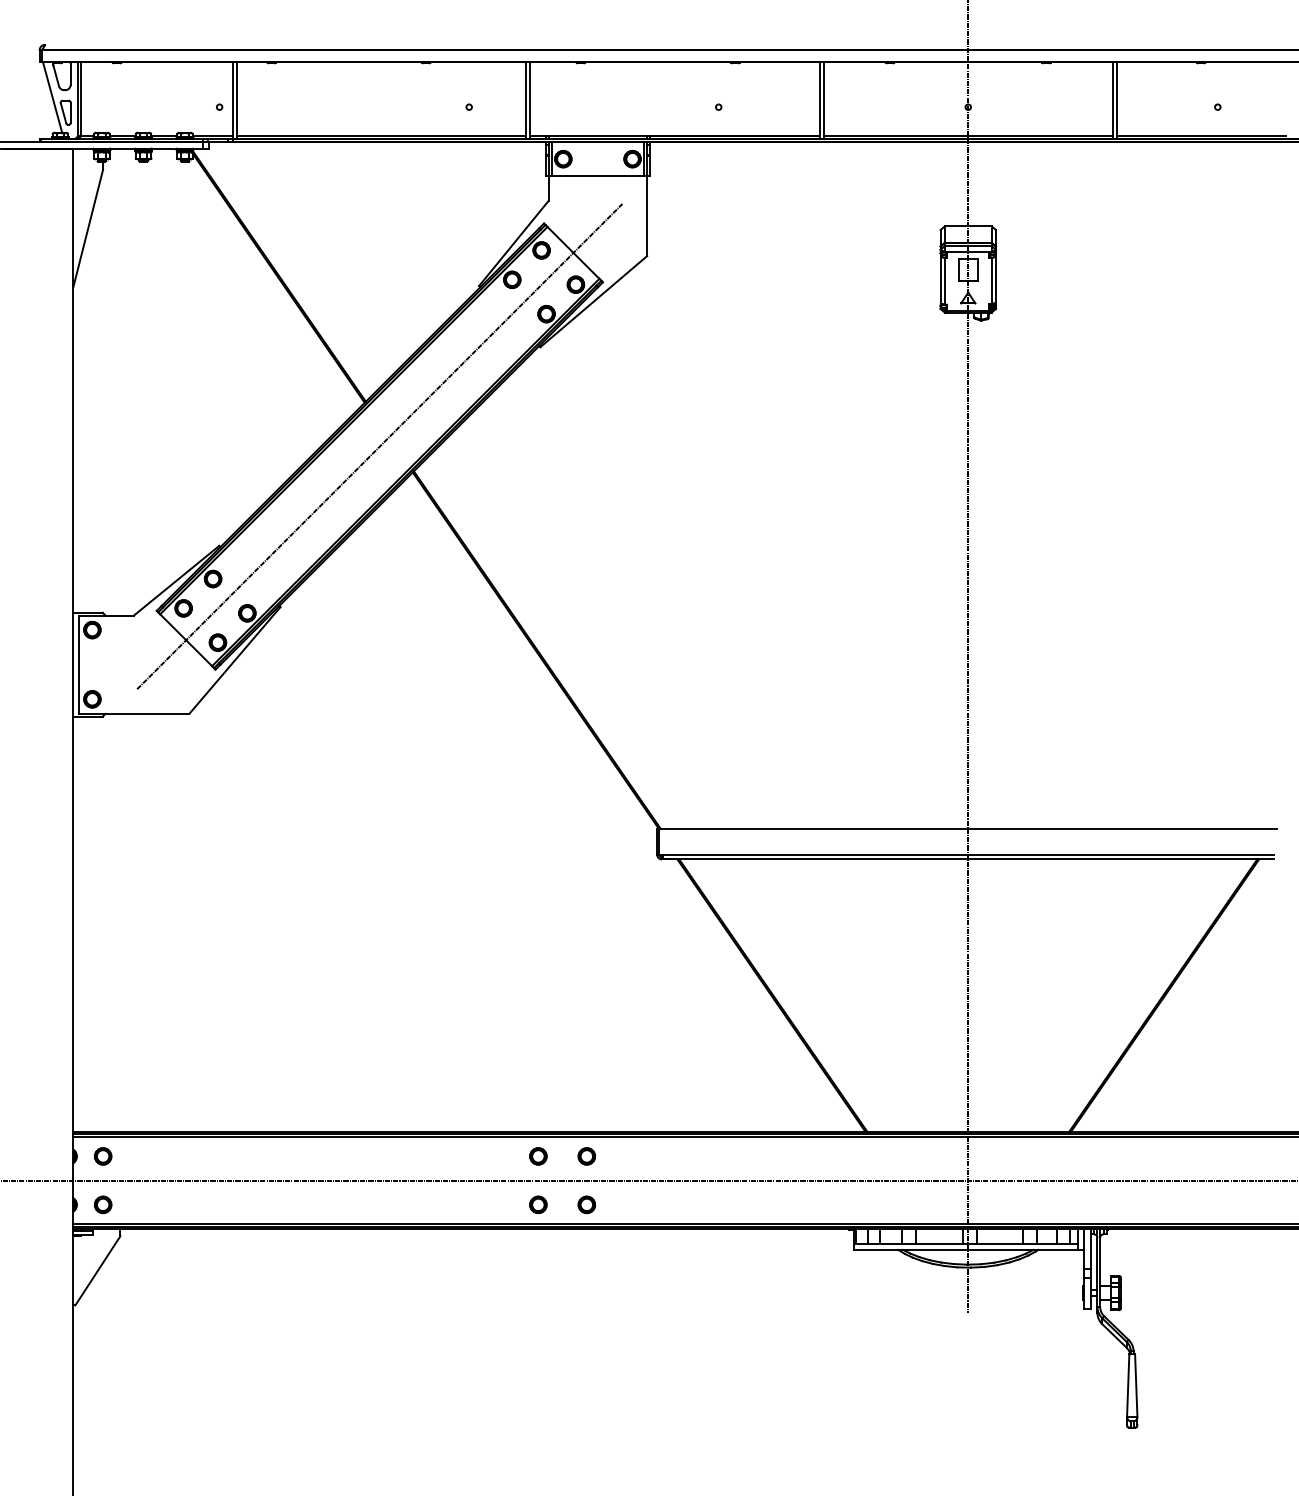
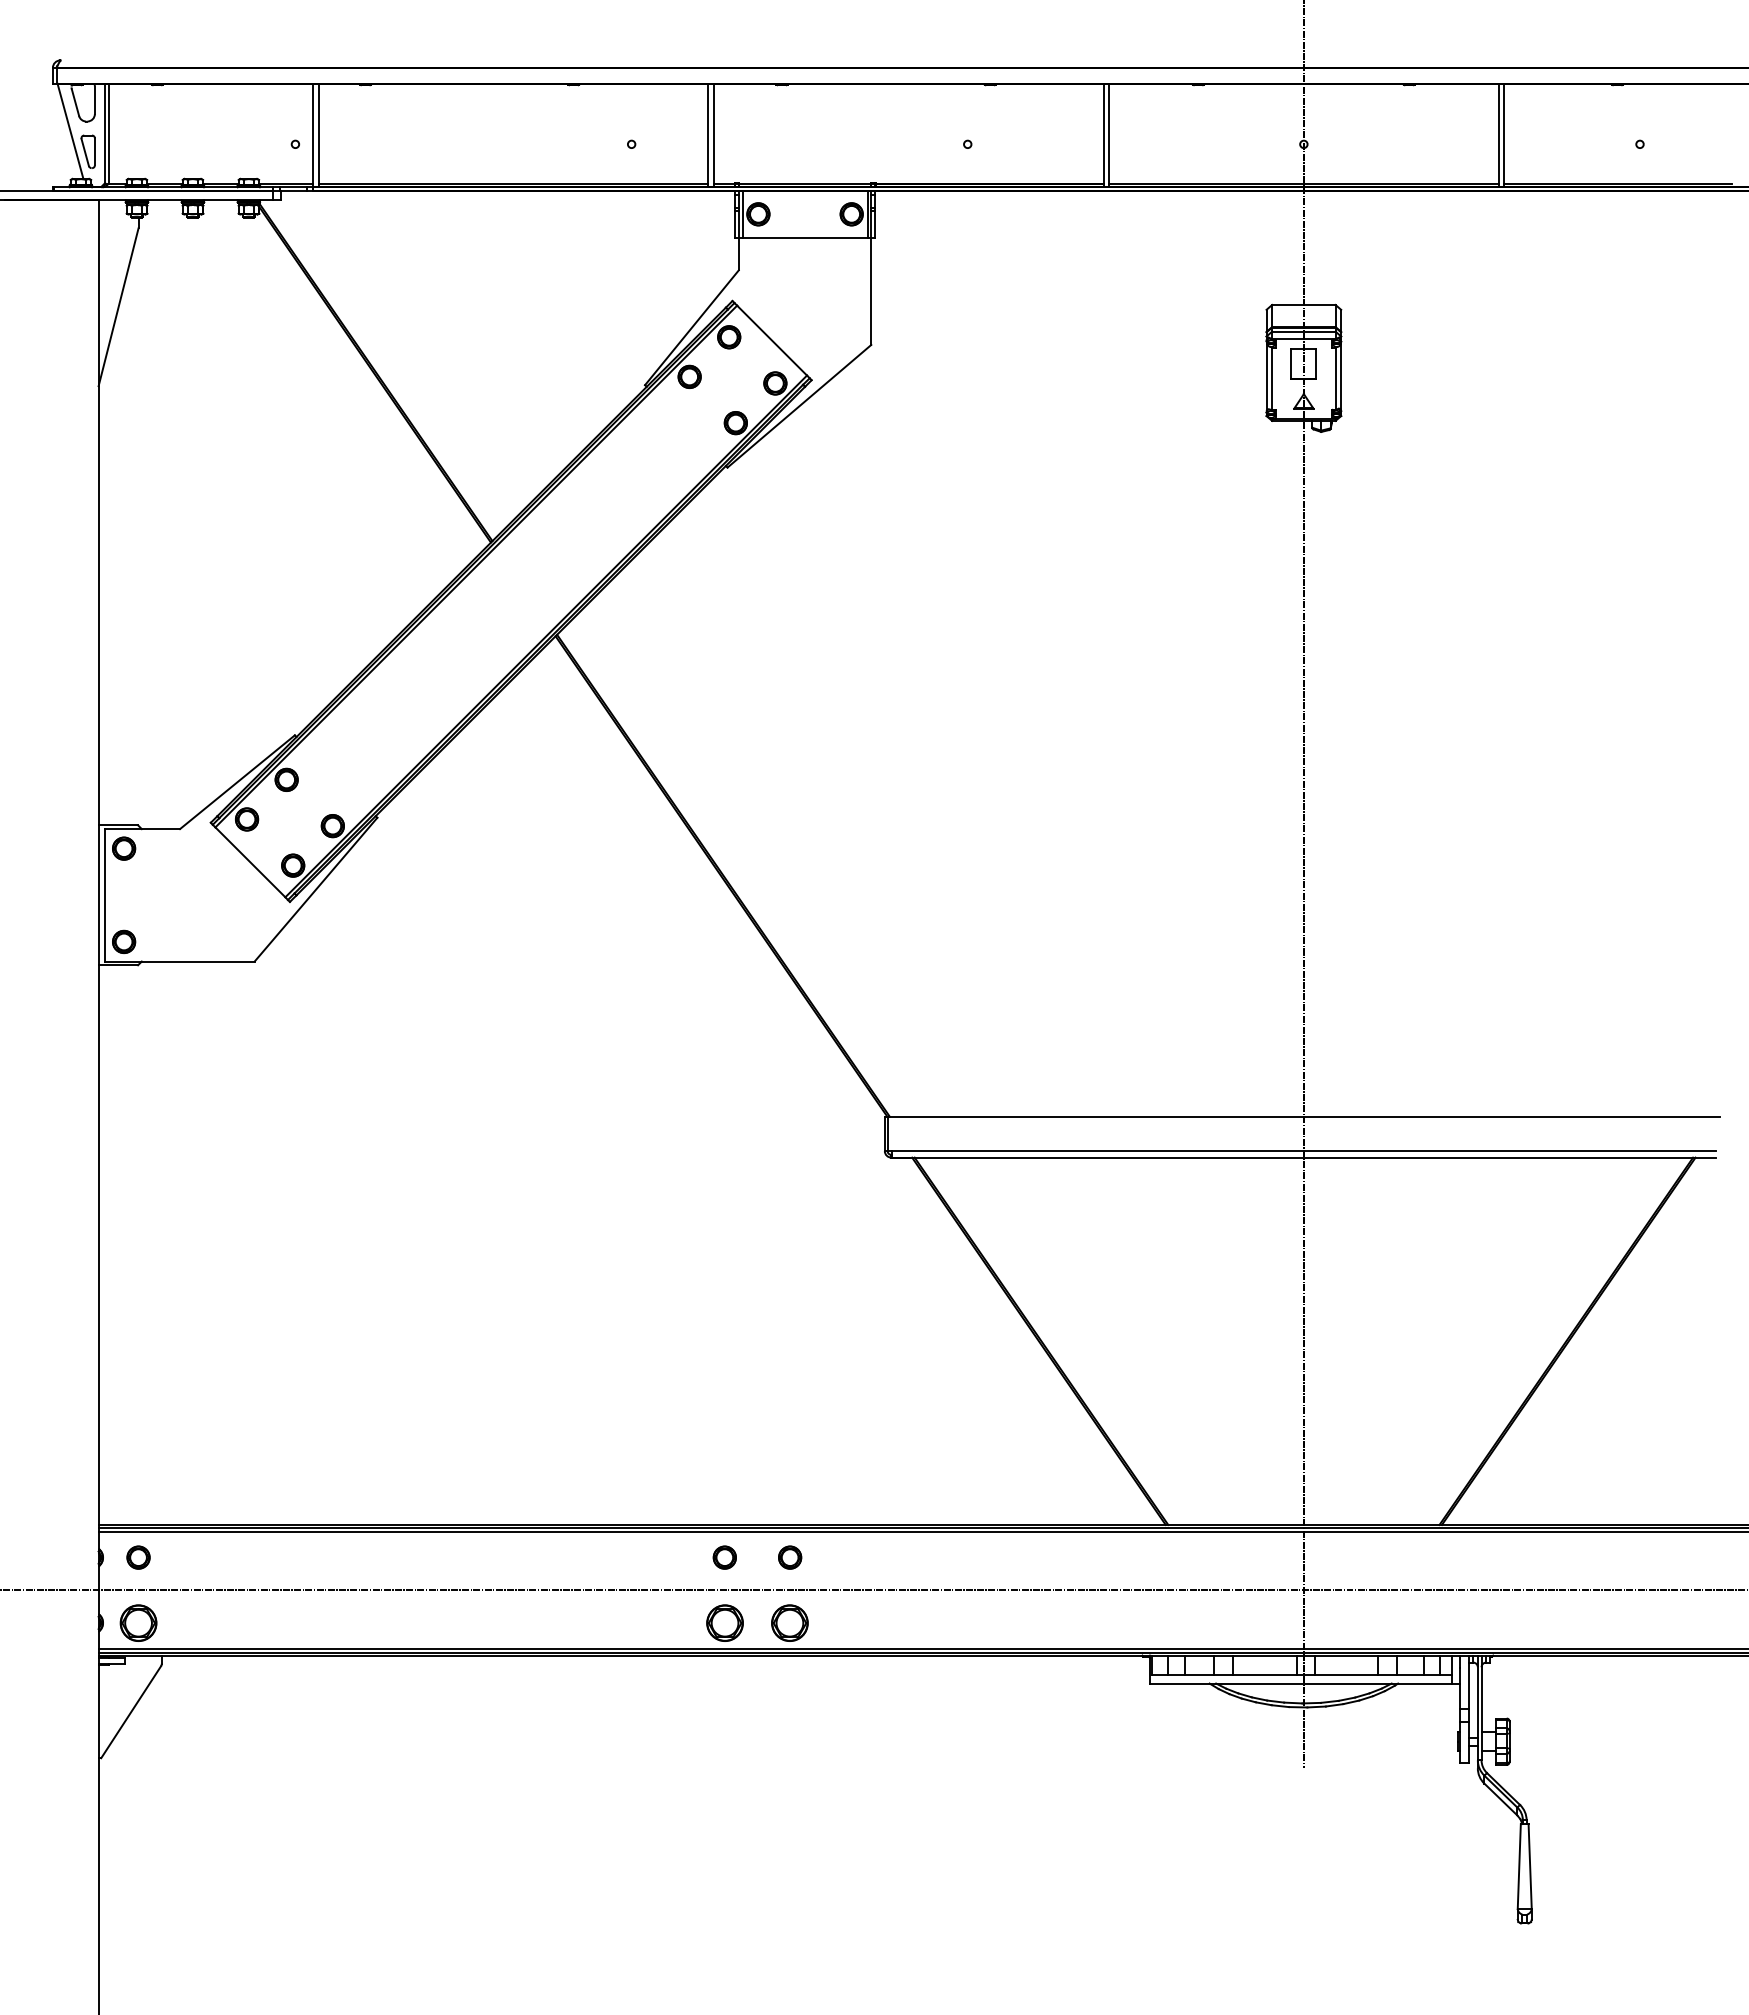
line: (380, 446) -> (511, 601), removed
part: (103, 1204) -> (138, 1622), size x1.6
part: (538, 1204) -> (724, 1622), size x1.6
part: (587, 1204) -> (790, 1622), size x1.6

